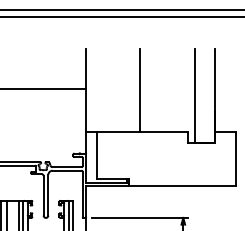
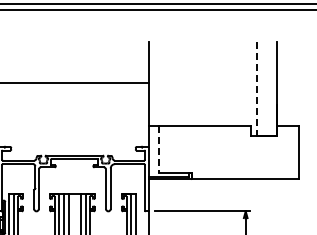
line: (140, 90) -> (202, 83), removed
line: (194, 96) -> (256, 89), solid -> dashed
line: (97, 156) -> (159, 149), solid -> dashed

